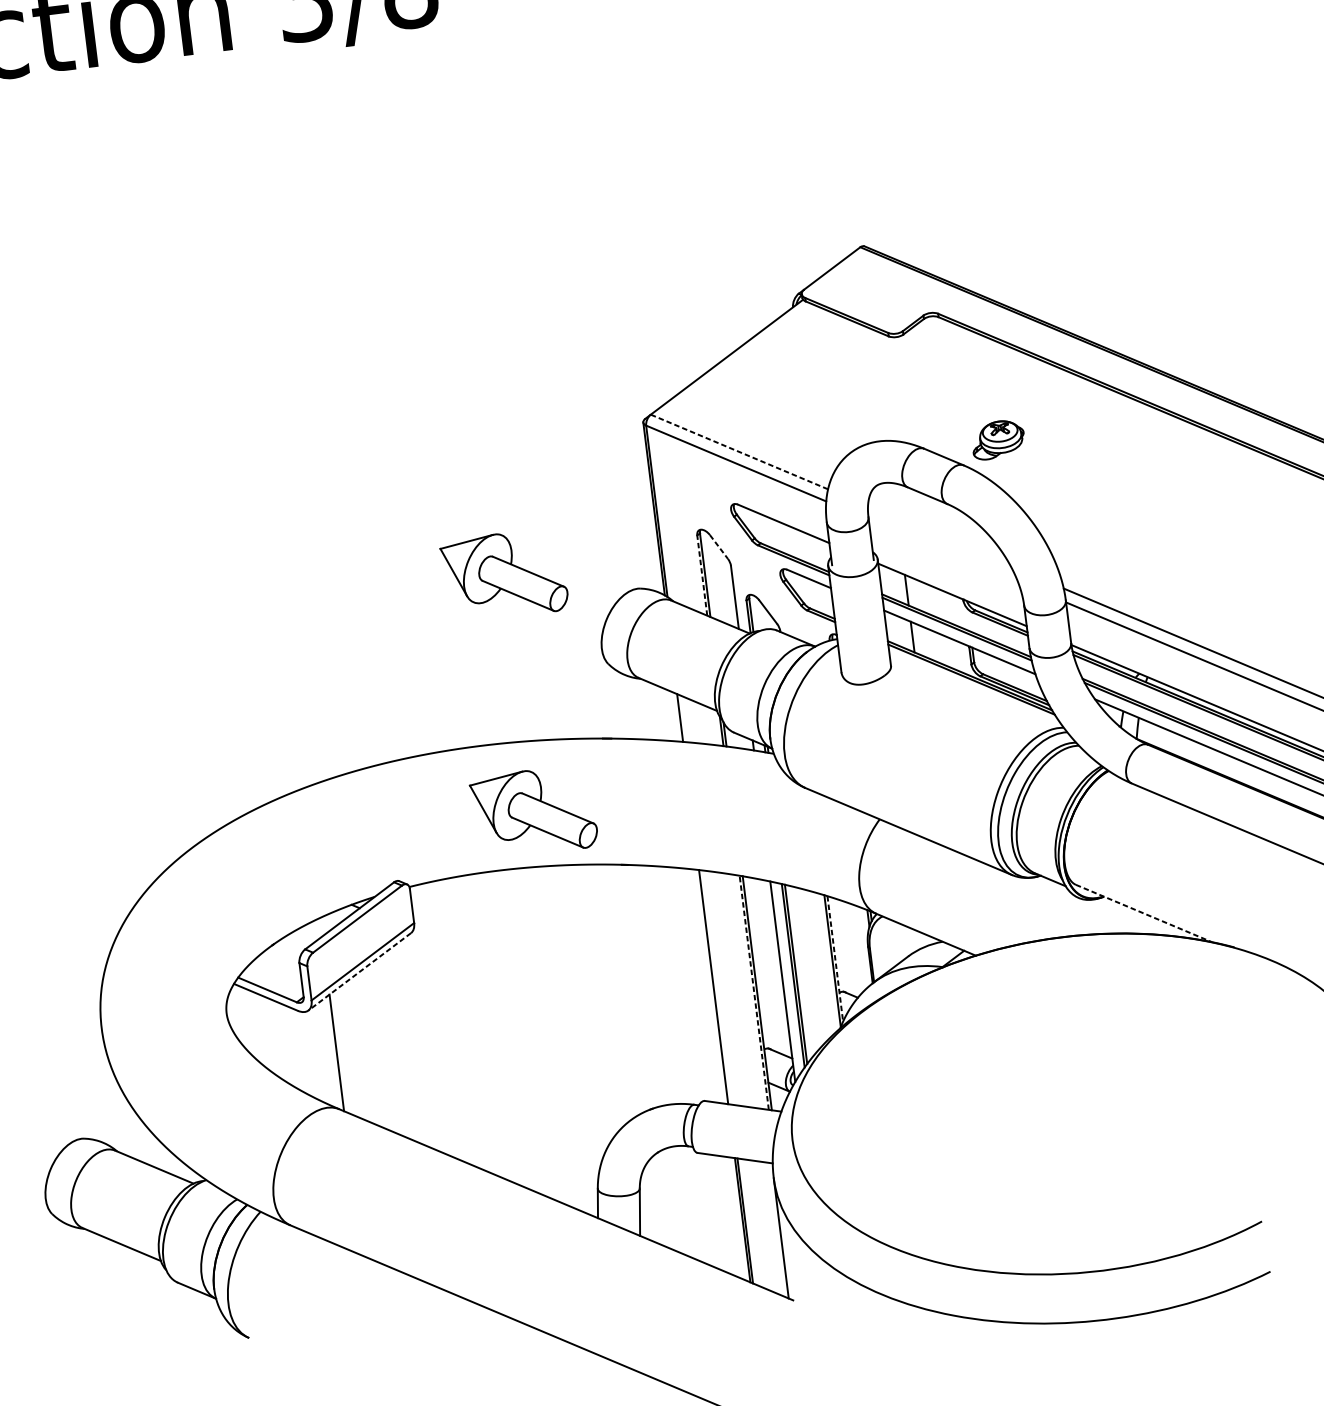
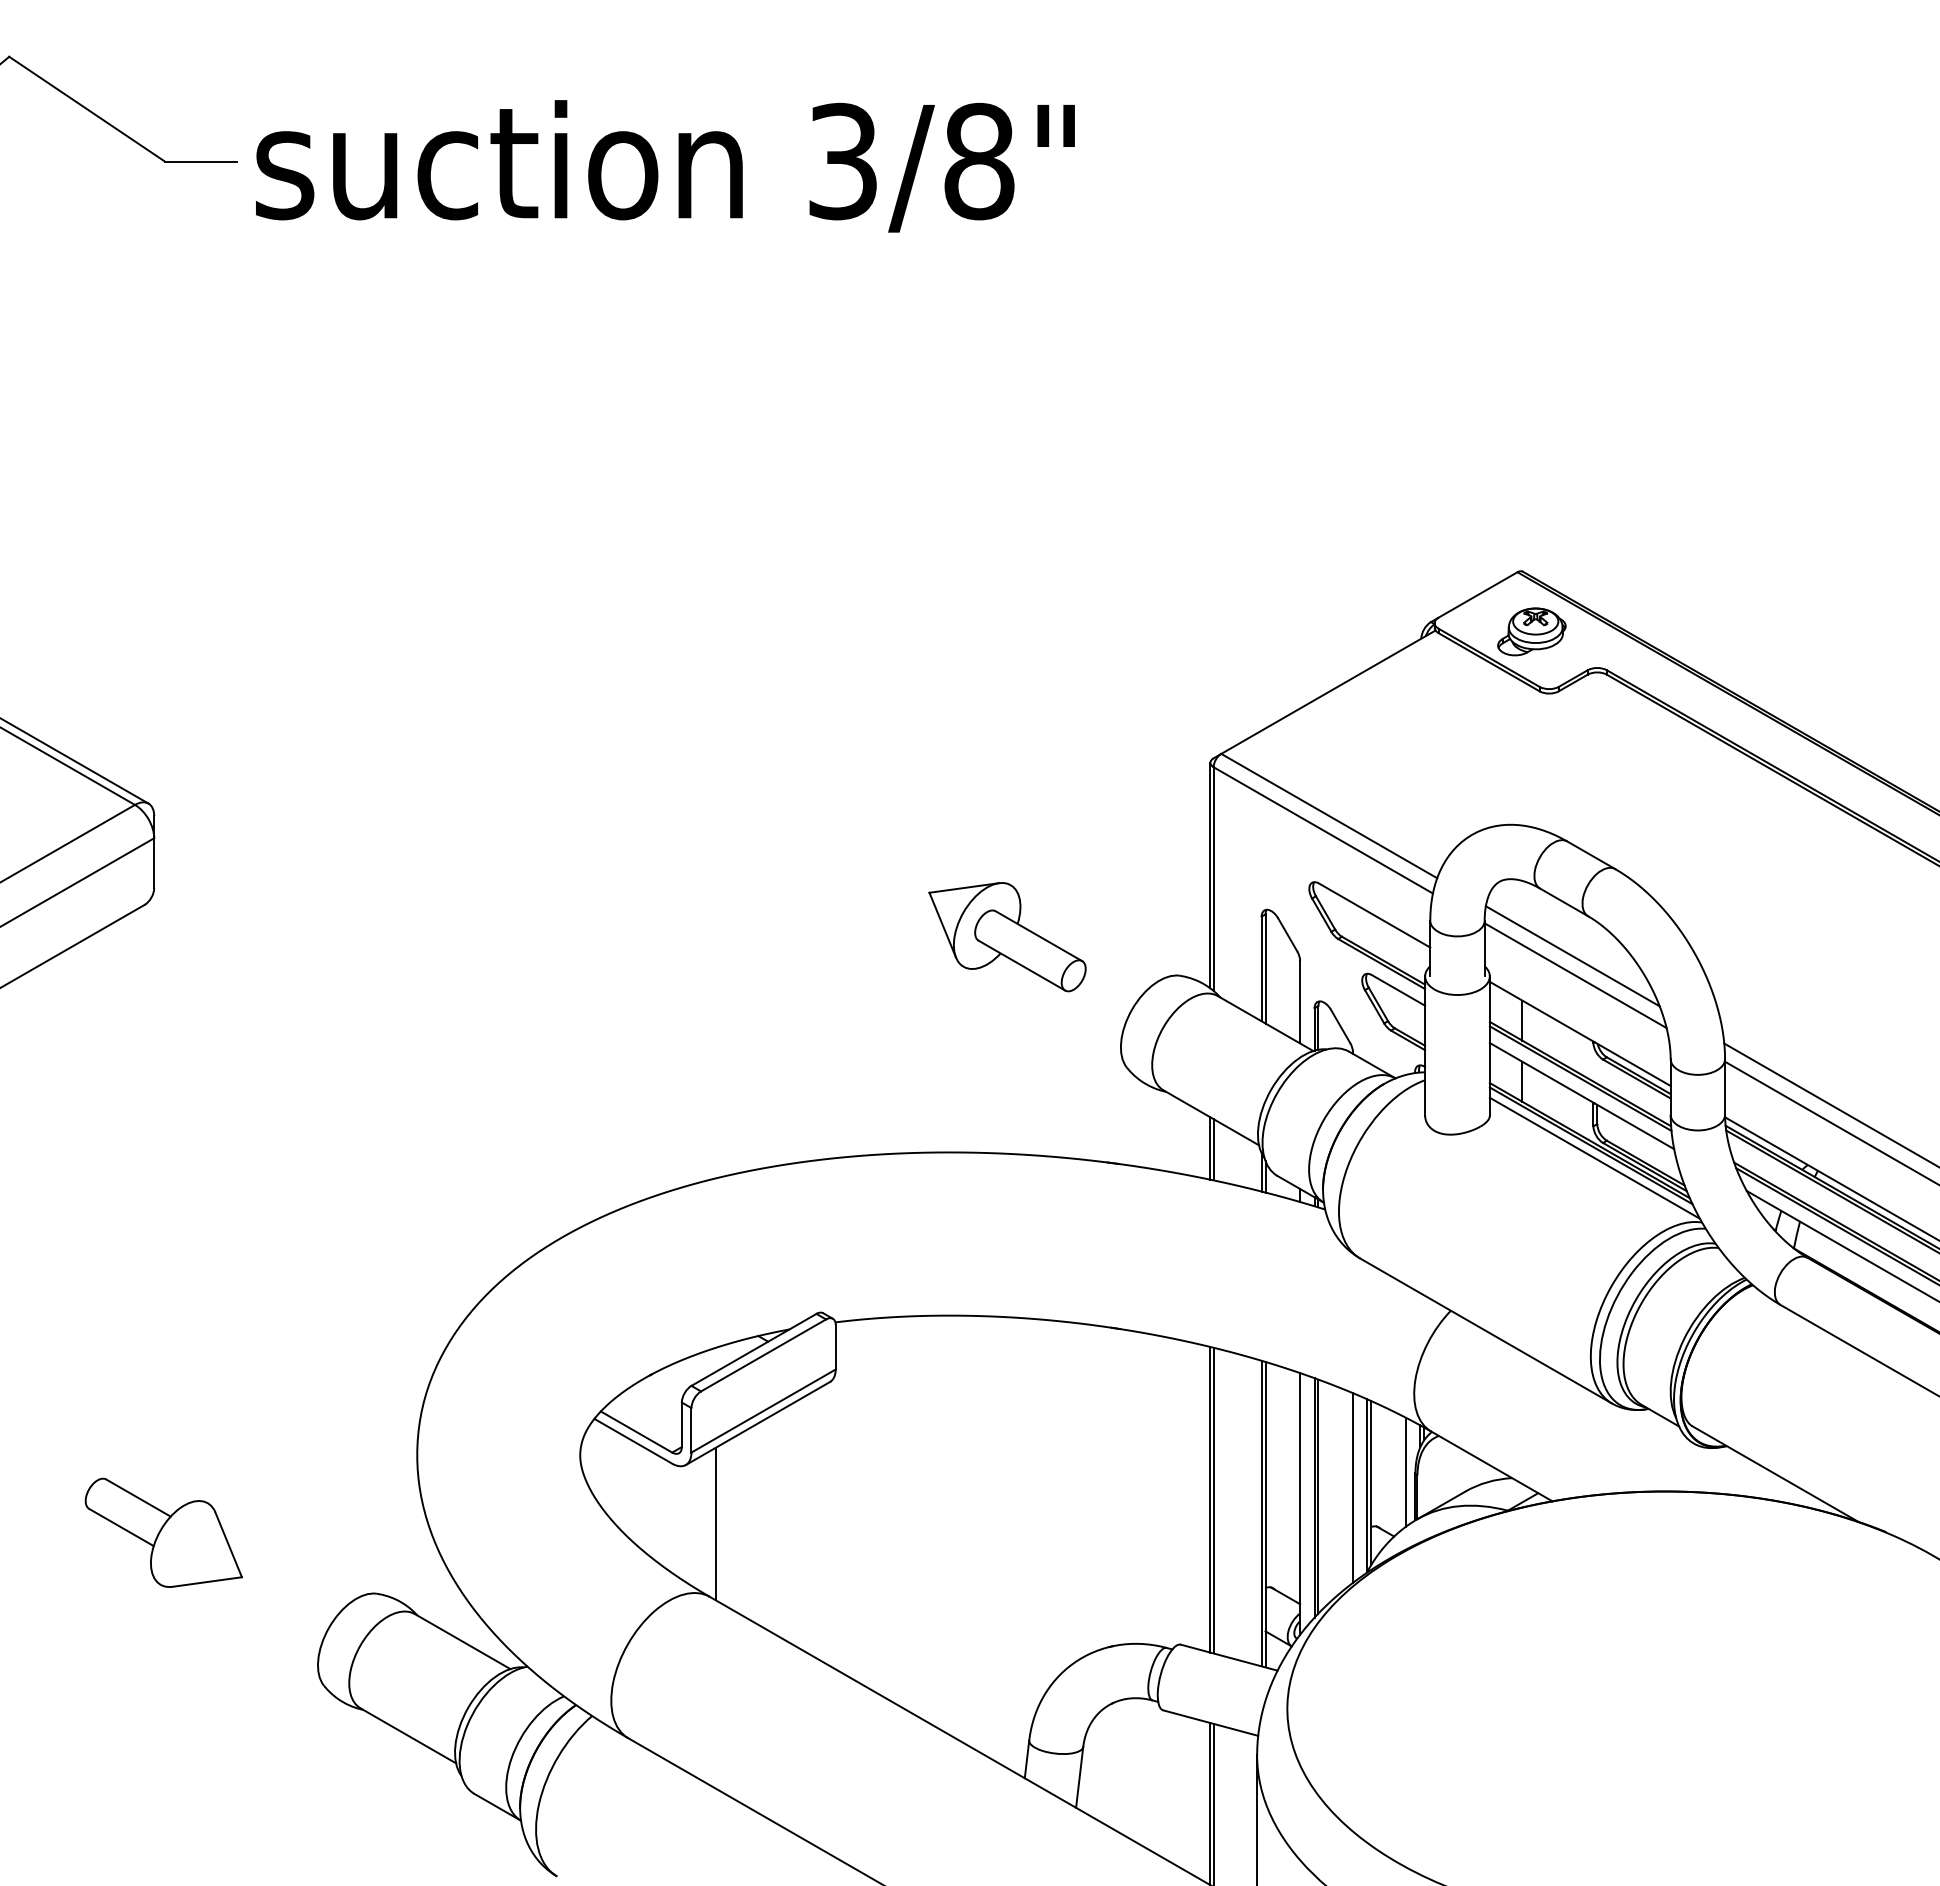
part: (997, 439) -> (1531, 631), moved
line: (739, 452) -> (1329, 816), dashed -> solid
line: (939, 536) -> (1572, 956), added
line: (718, 547) -> (1287, 935), dashed -> solid
line: (943, 550) -> (1575, 975), added
line: (702, 575) -> (1261, 968), dashed -> solid
line: (975, 688) -> (1594, 1157), added
line: (682, 718) -> (1213, 1149), added
part: (534, 812) -> (1007, 1246), removed
line: (1144, 913) -> (1775, 1474), dashed -> solid
line: (860, 946) -> (1405, 1471), added
line: (835, 958) -> (1371, 1482), dashed -> solid
line: (822, 964) -> (1353, 1487), added
line: (359, 971) -> (757, 1423), dashed -> solid
line: (716, 987) -> (1213, 1500), added
line: (754, 992) -> (1261, 1513), dashed -> solid

